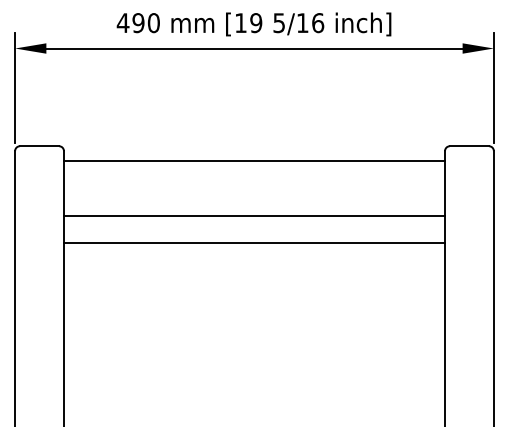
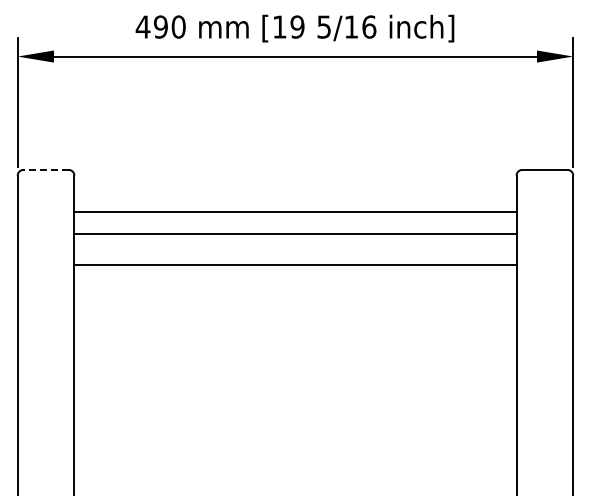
line: (39, 145) -> (46, 169), solid -> dashed
line: (254, 160) -> (295, 211), moved
line: (254, 215) -> (295, 234), moved
line: (254, 243) -> (295, 265), moved

